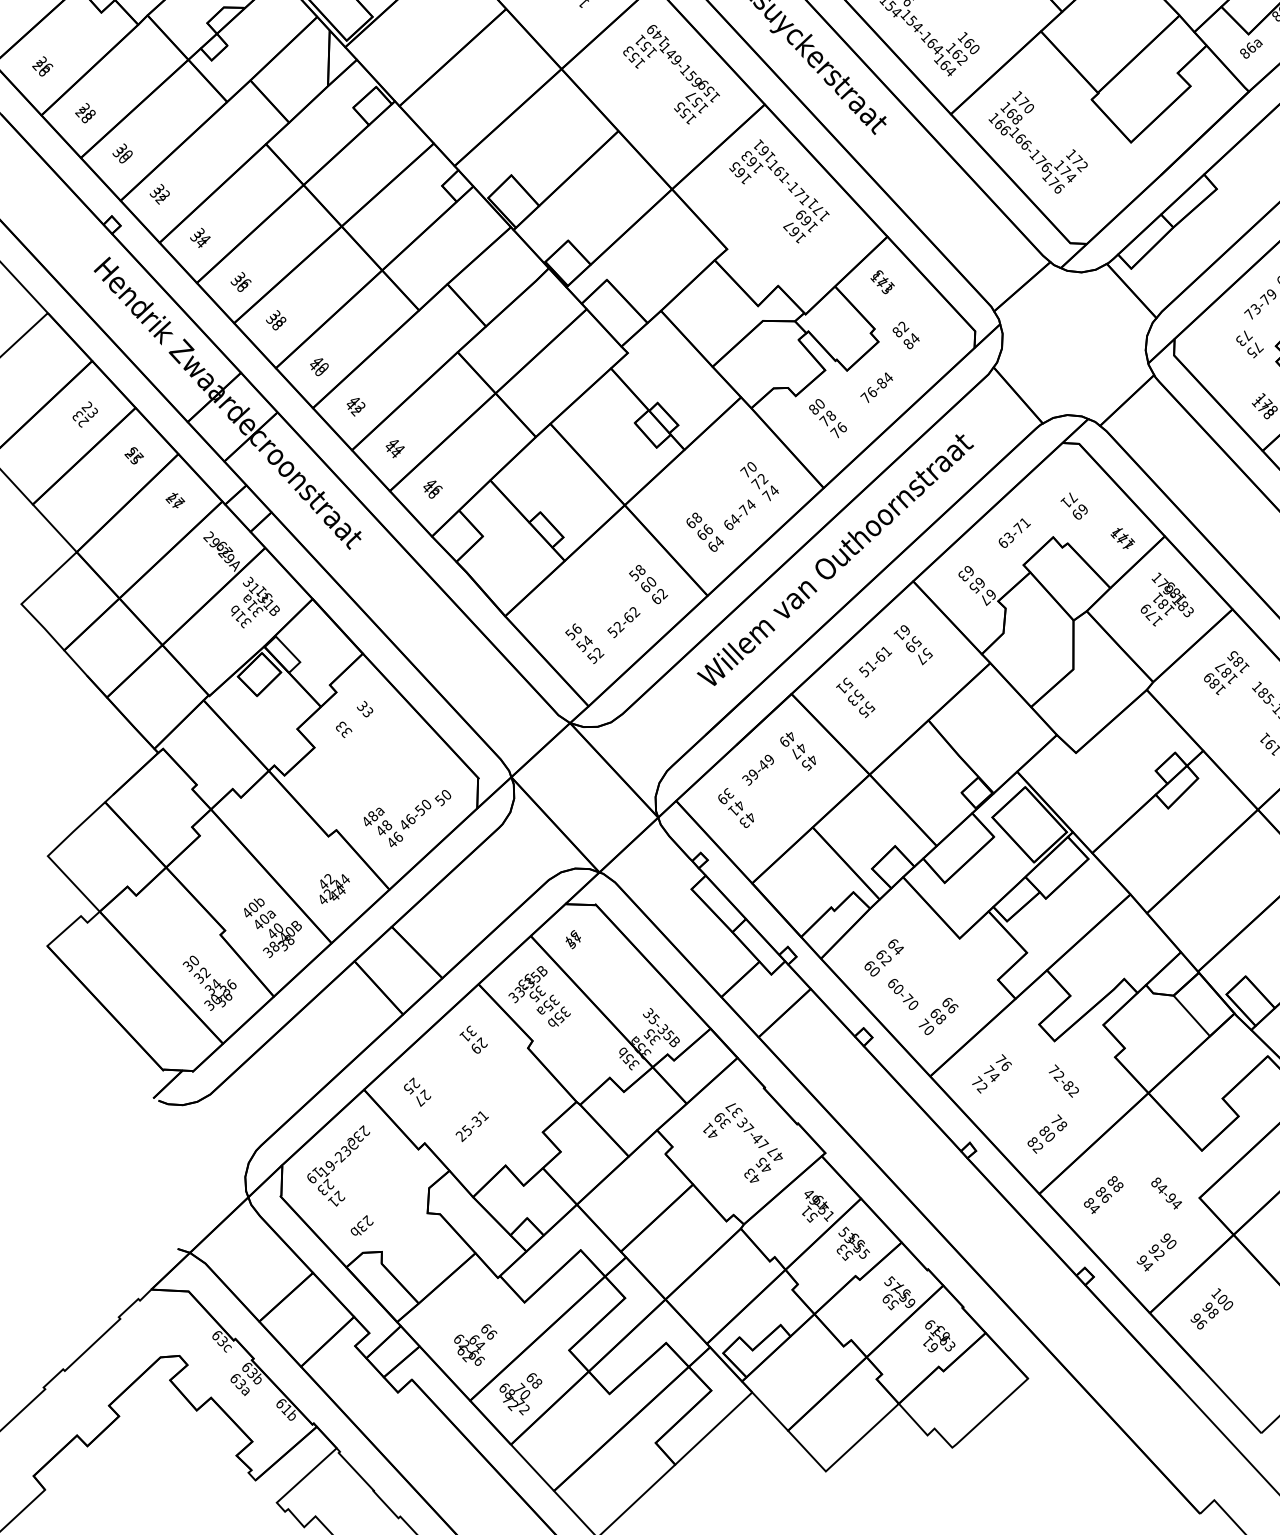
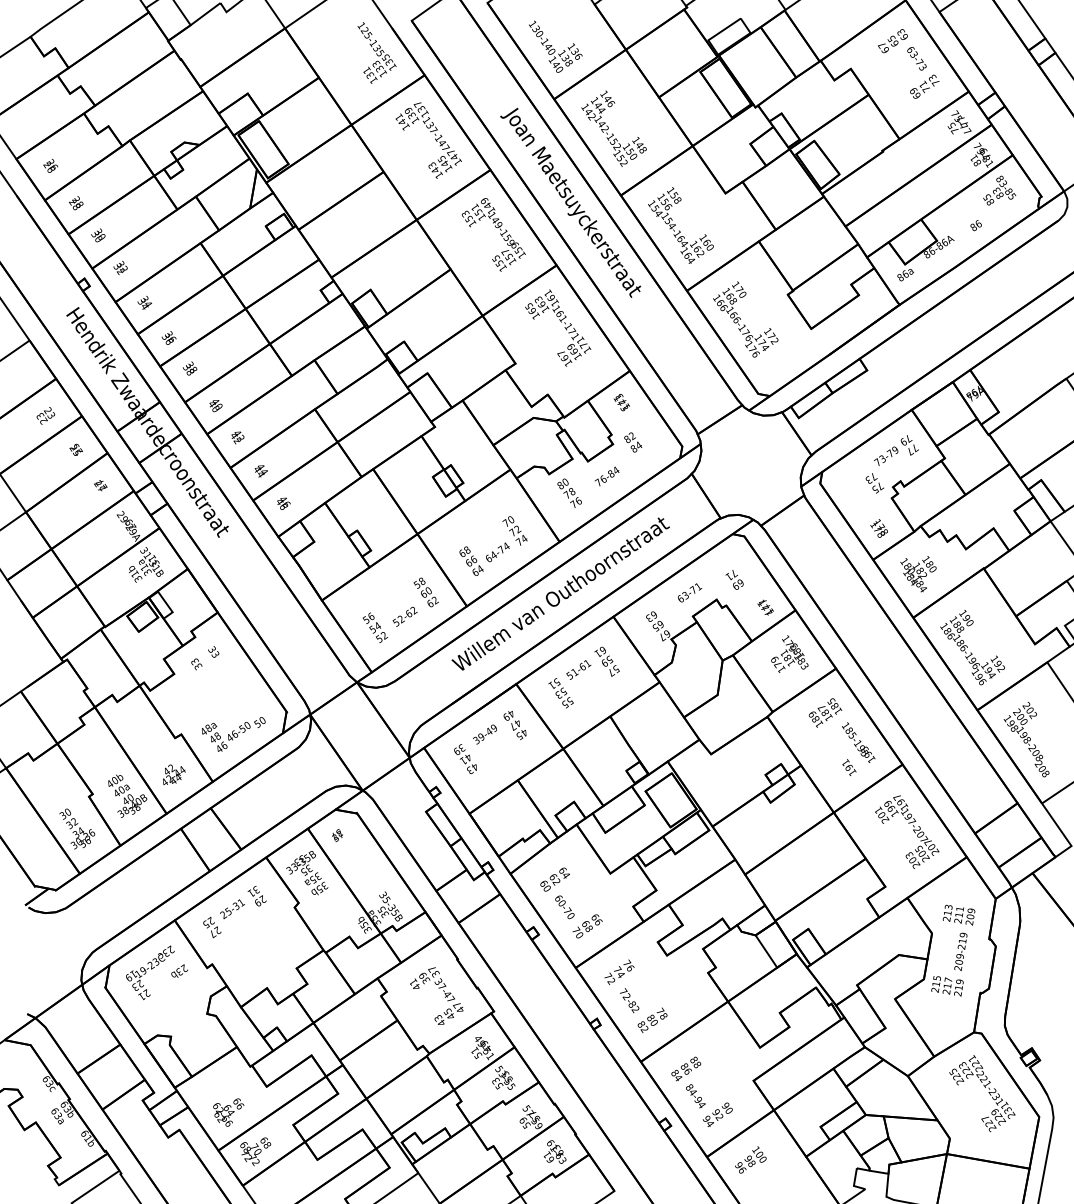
text: (1063, 1080) -> (629, 1000), moved
text: (472, 1125) -> (232, 908), moved
text: (1166, 1193) -> (695, 1096), moved
text: (361, 1224) -> (179, 970), moved

